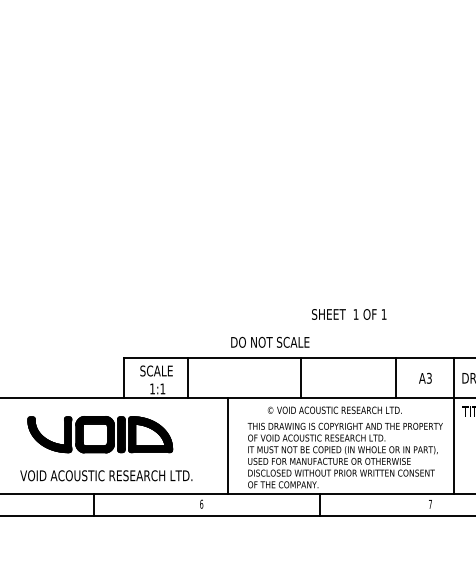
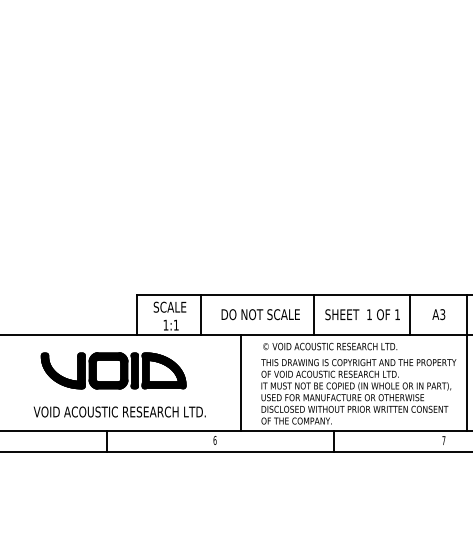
text: (349, 314) -> (362, 314), moved
text: (270, 341) -> (260, 313), moved
text: (334, 409) -> (329, 345), moved

